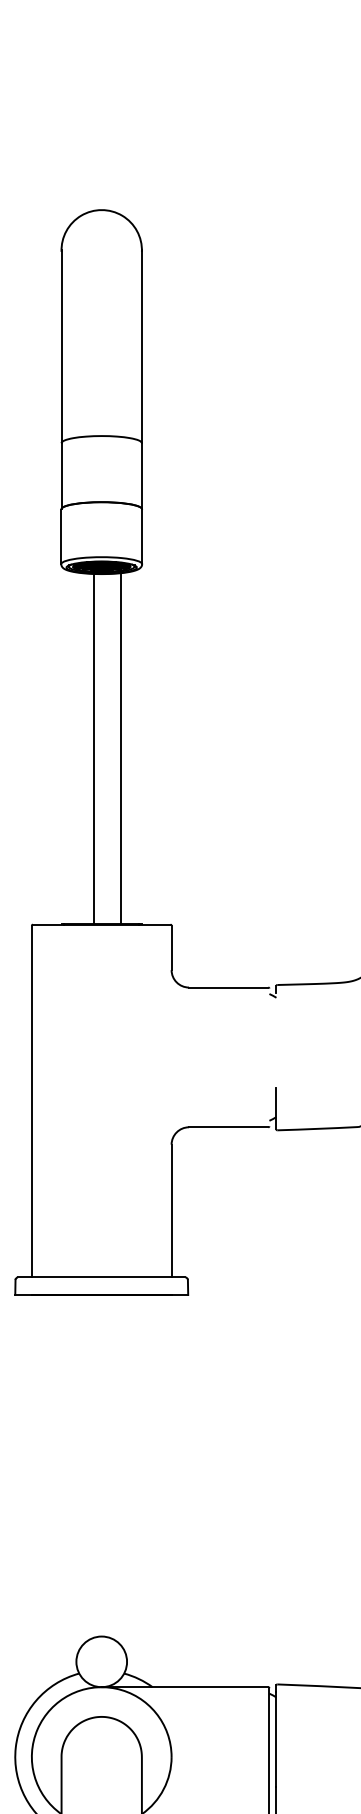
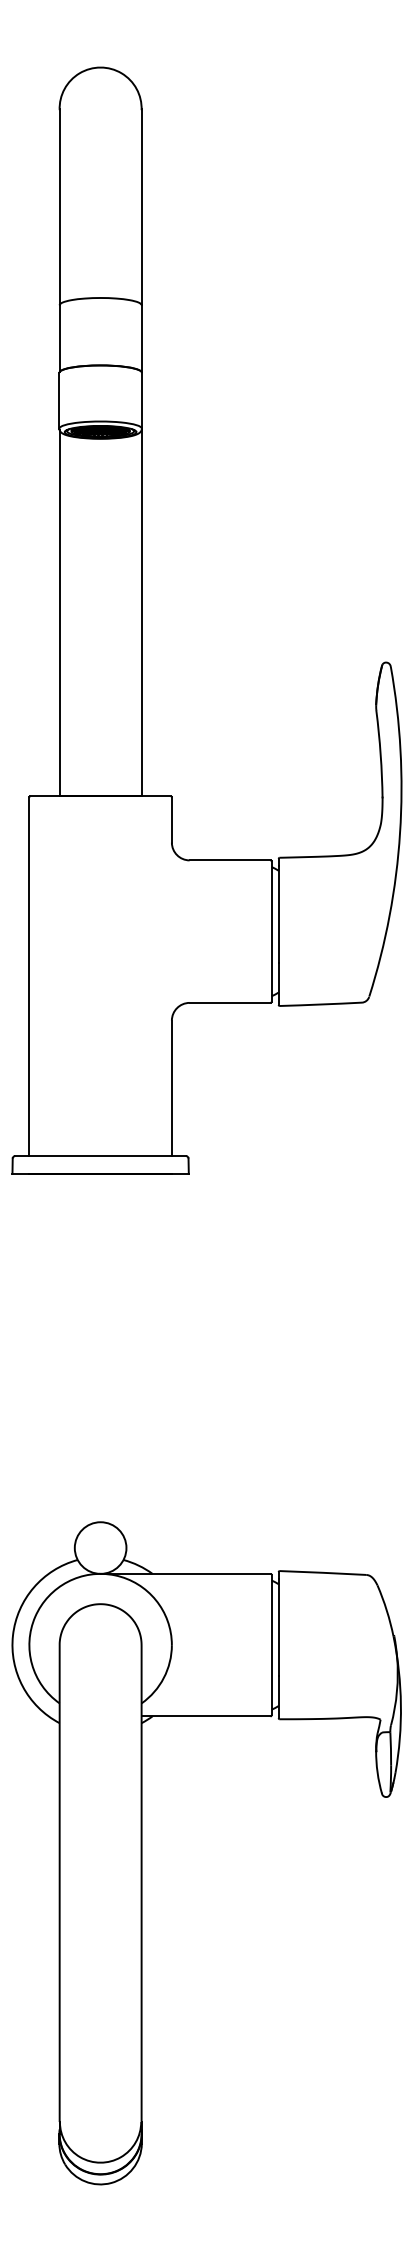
line: (93, 744) -> (59, 612), moved
line: (121, 744) -> (141, 612), moved
line: (276, 1039) -> (278, 913), added
line: (269, 1057) -> (271, 931), added

